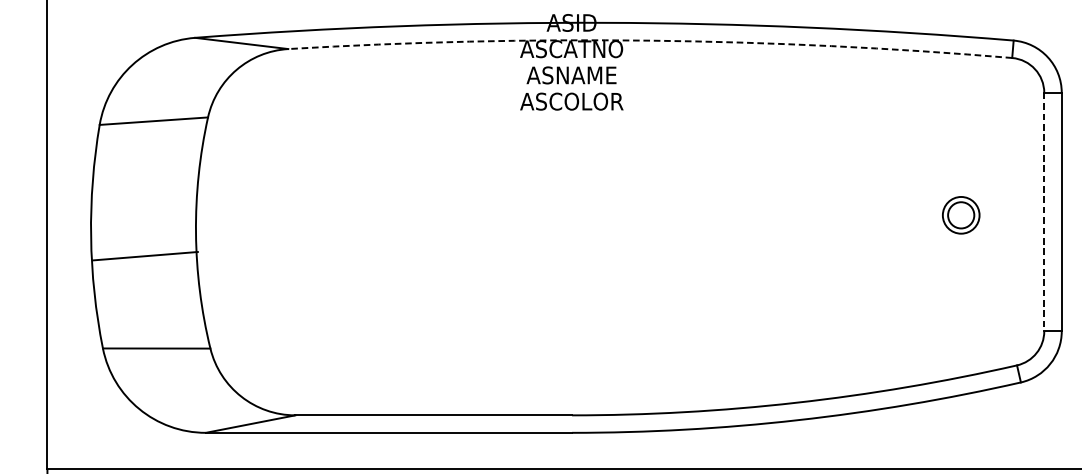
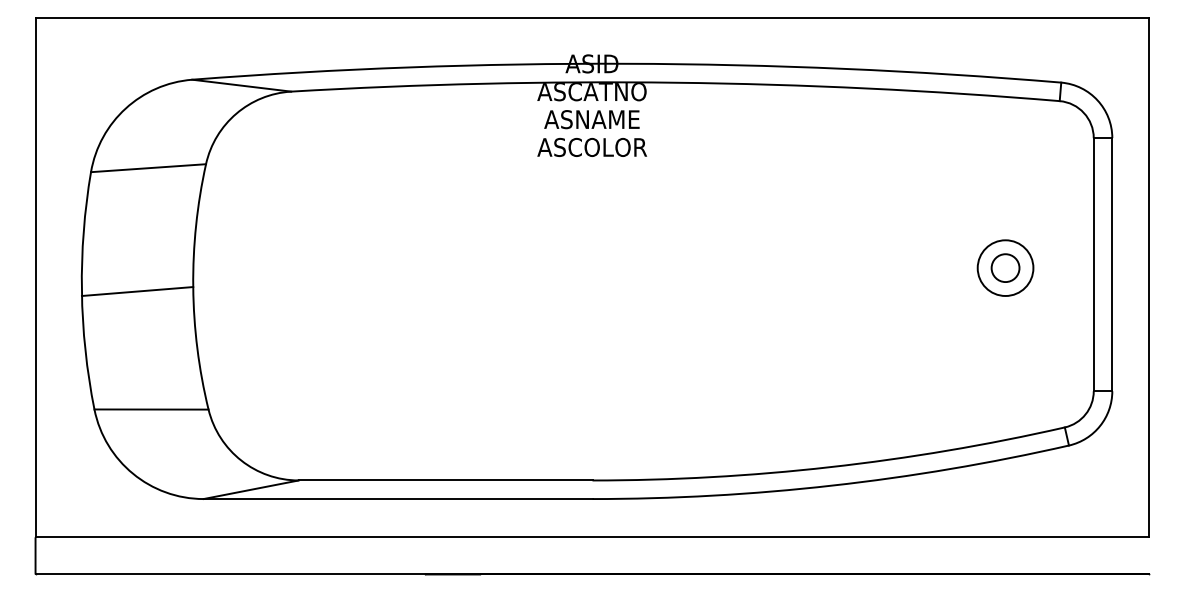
arc: (650, 40) -> (675, 82), dashed -> solid
line: (1044, 211) -> (1093, 264), dashed -> solid
circle: (961, 214) -> (1005, 267), size x1.43
line: (145, 256) -> (137, 291), moved

